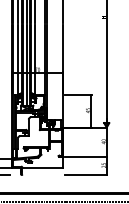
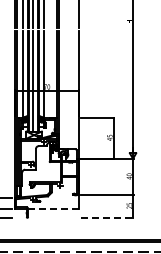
line: (41, 167) -> (52, 208), solid -> dashed
line: (87, 174) -> (108, 217), solid -> dashed

